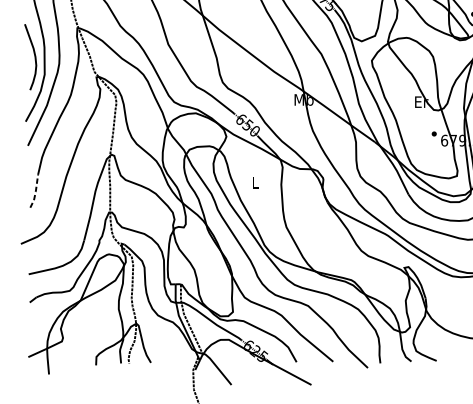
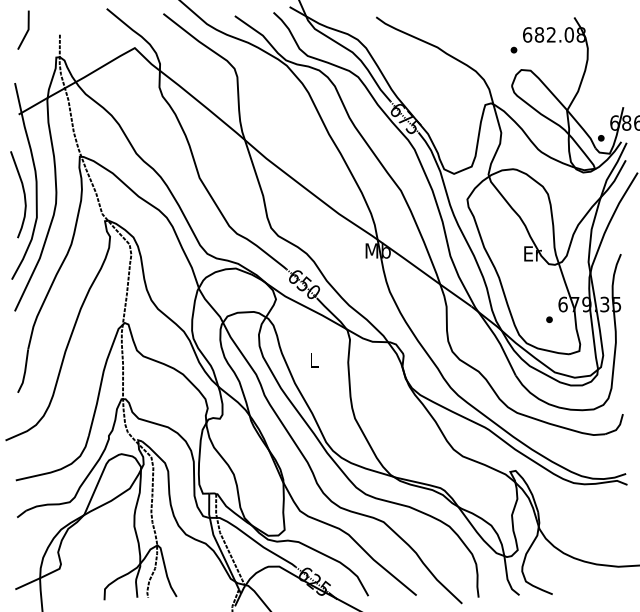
part: (434, 133) -> (549, 319), moved
line: (36, 191) -> (25, 371), dashed -> solid

